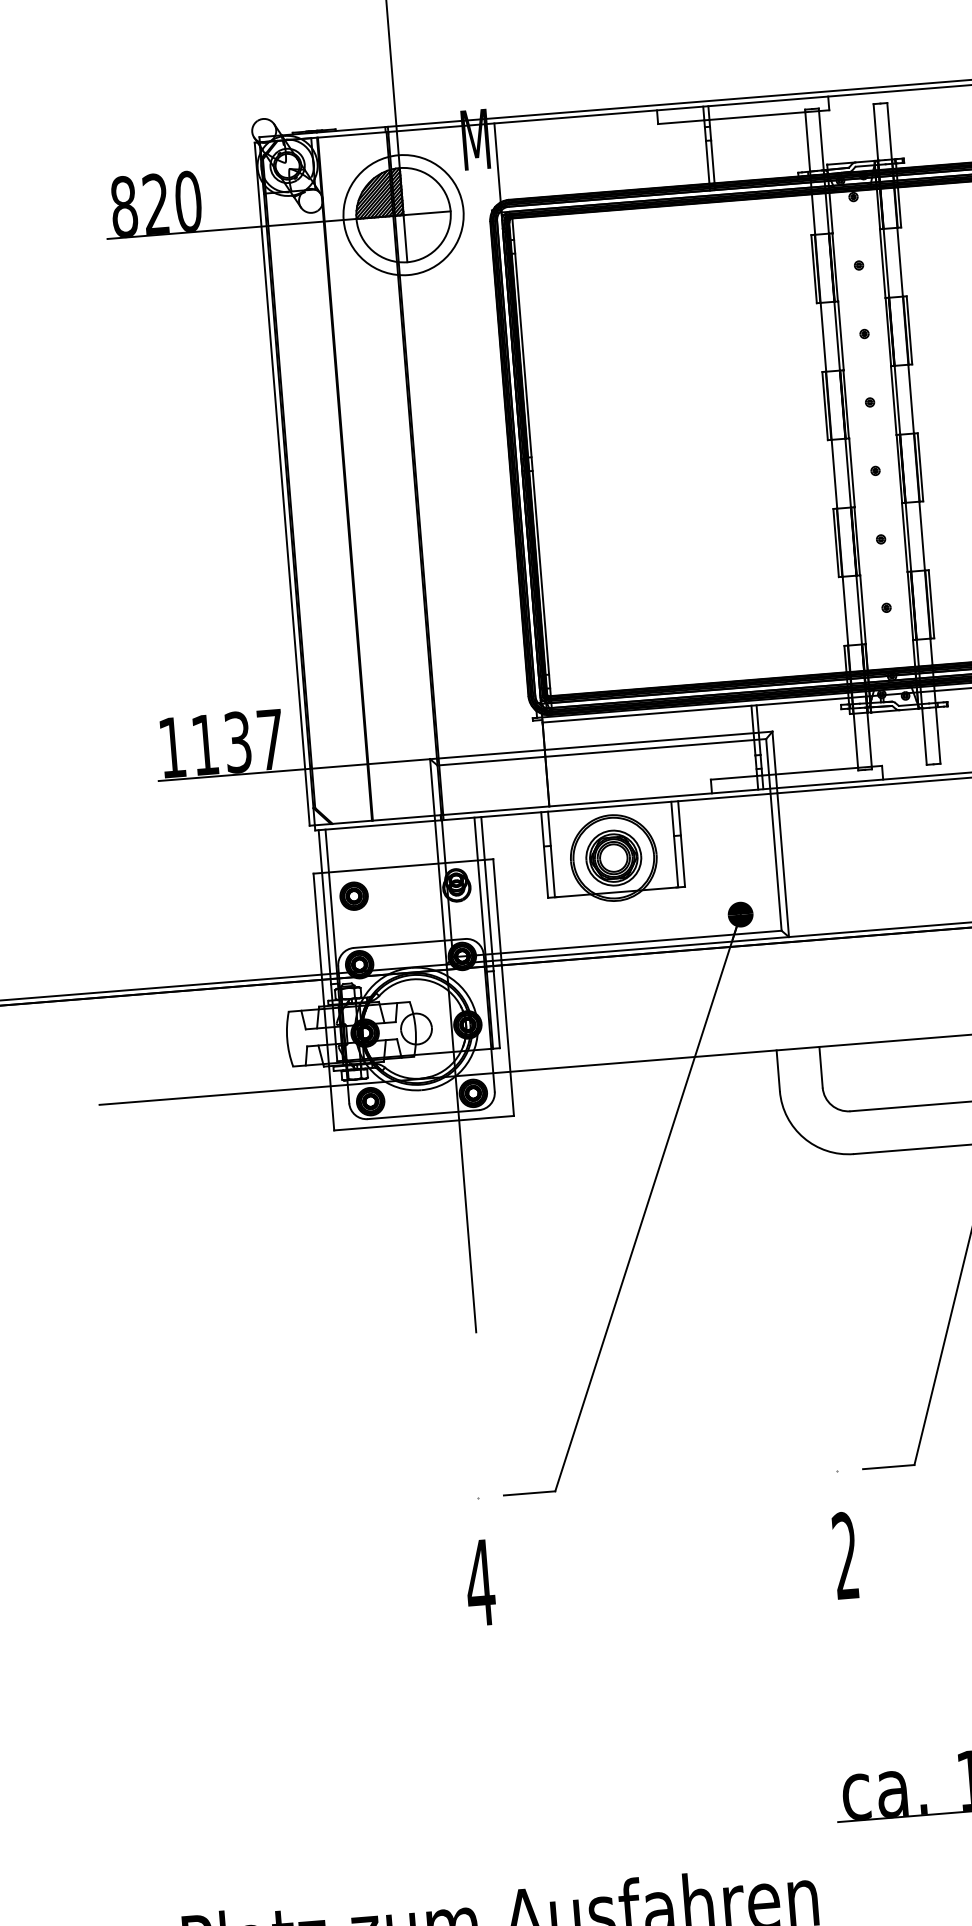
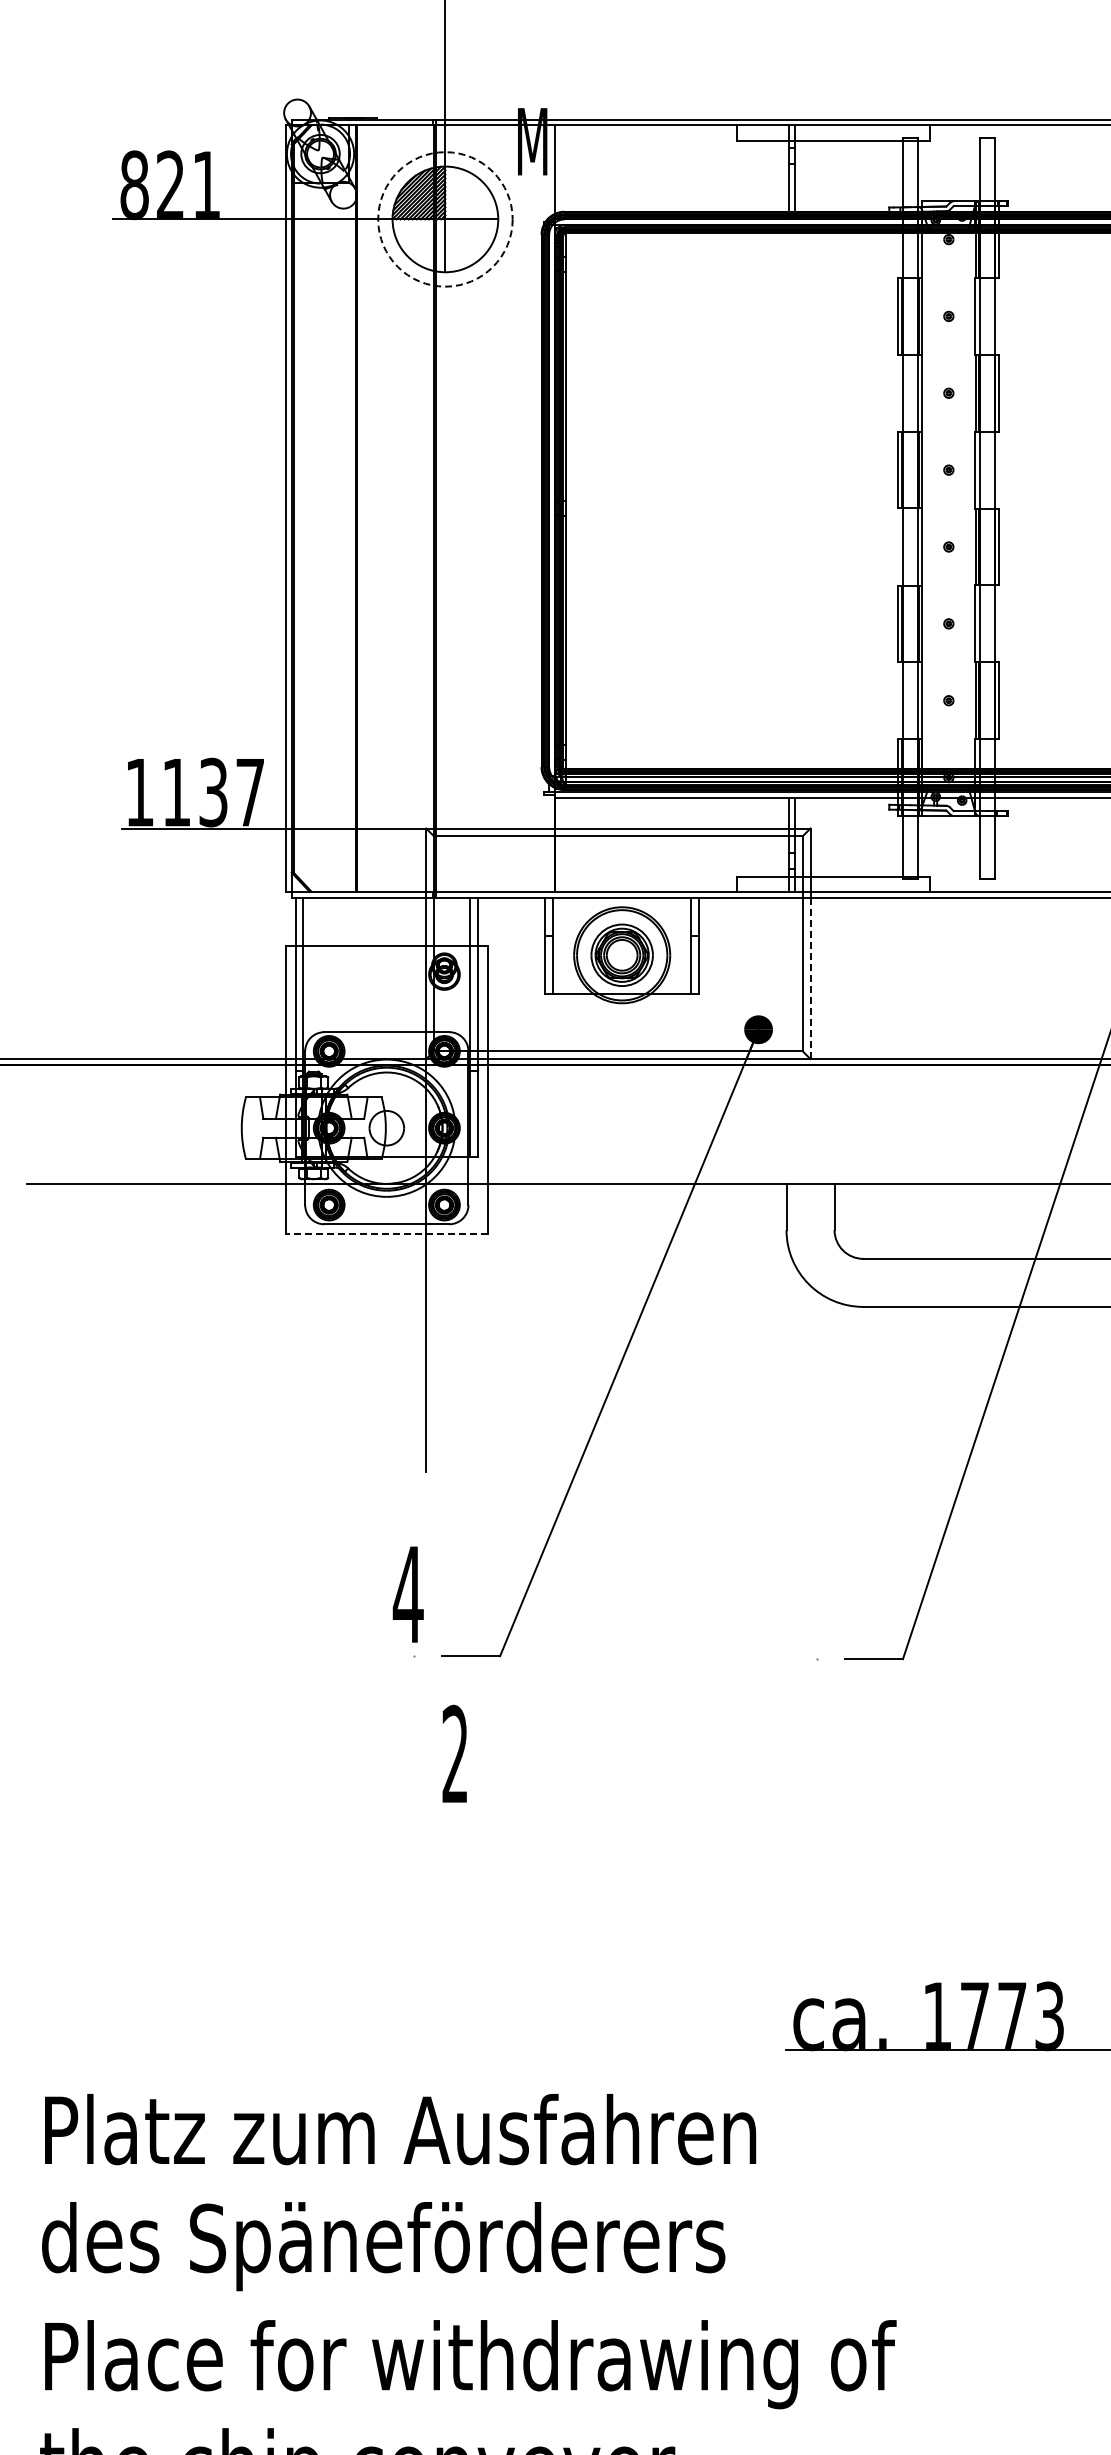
text: (188, 202) -> (206, 185), 820 -> 821
circle: (403, 215) -> (445, 219), solid -> dashed
line: (783, 865) -> (810, 978), solid -> dashed
part: (353, 896) -> (328, 974), removed
line: (423, 1122) -> (386, 1233), solid -> dashed
text: (845, 1555) -> (454, 1753), moved
text: (479, 1582) -> (407, 1594), moved

